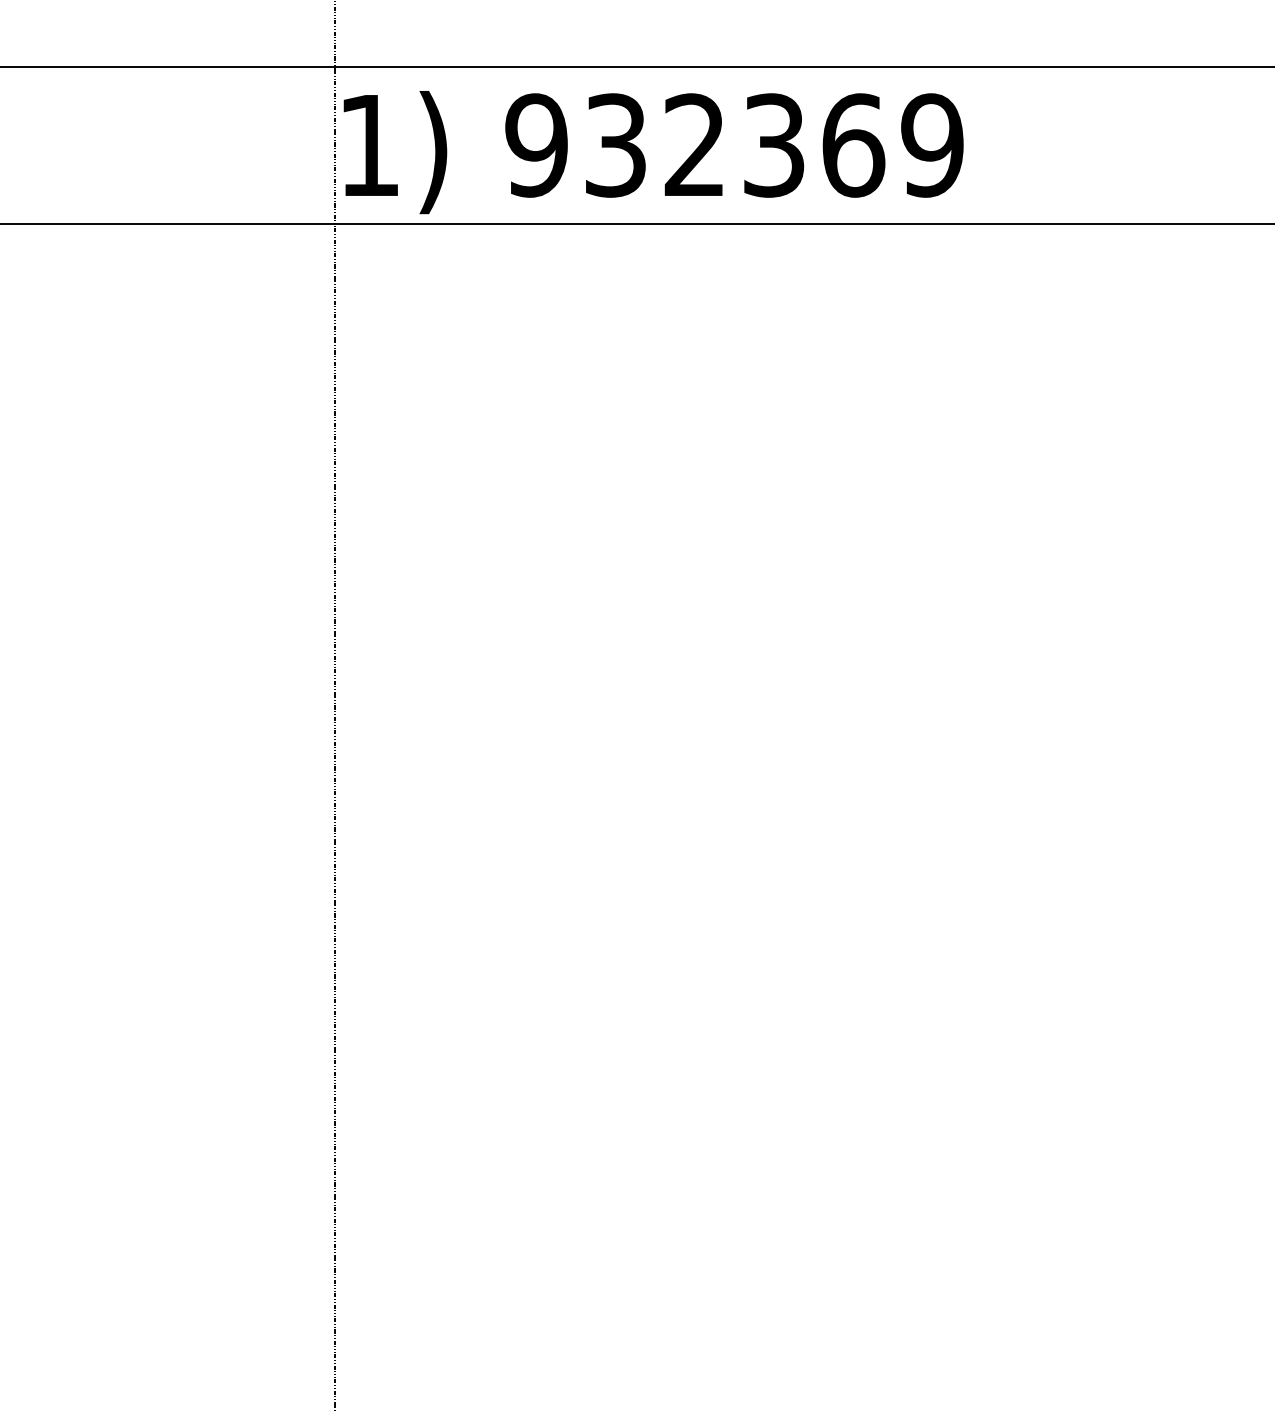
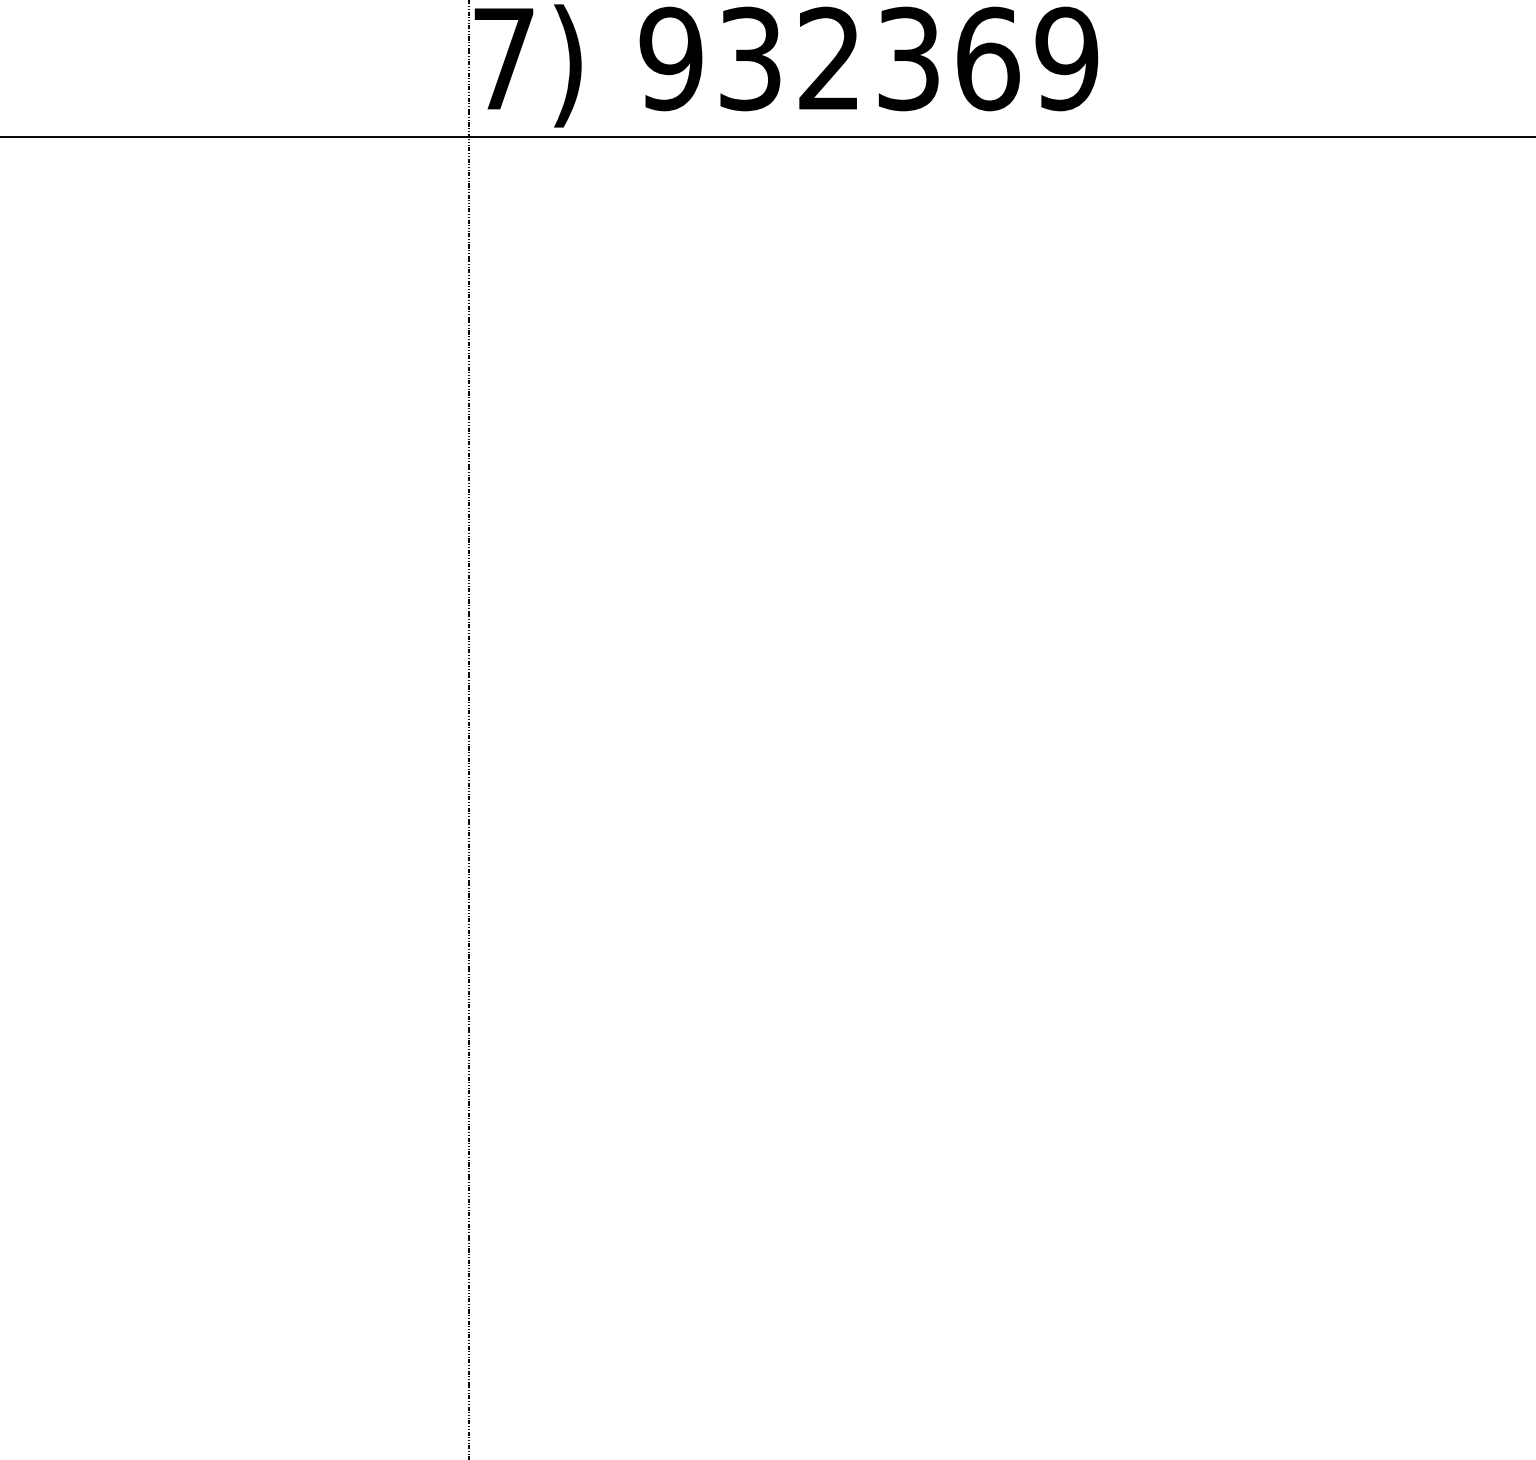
text: (369, 145) -> (503, 58), 1) -> 7)

